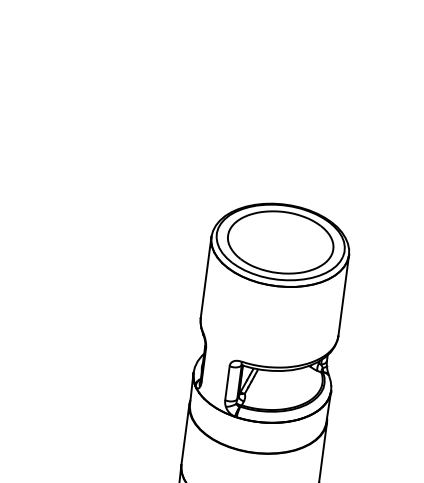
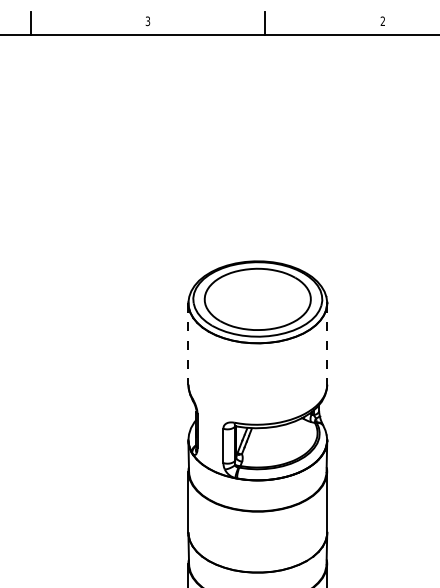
line: (206, 278) -> (188, 344), solid -> dashed
line: (343, 296) -> (327, 344), solid -> dashed

